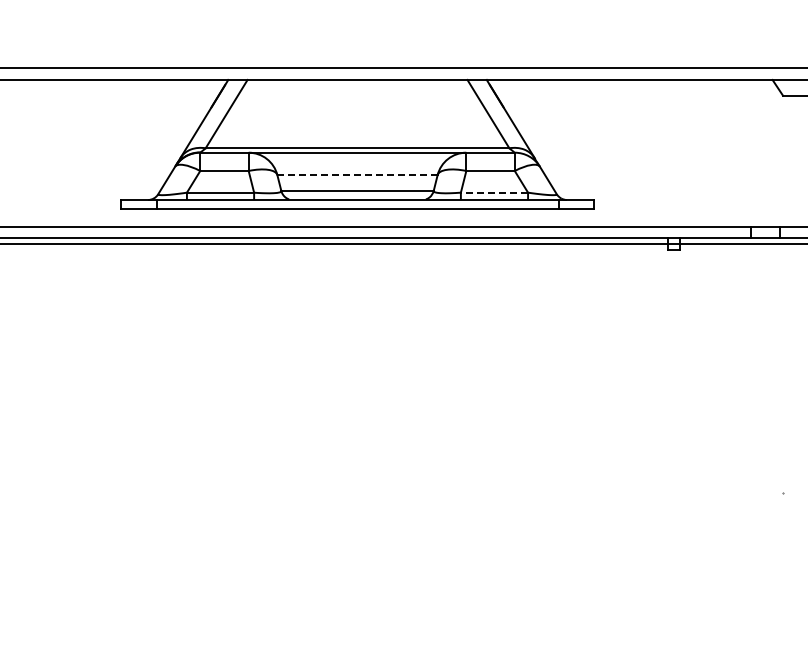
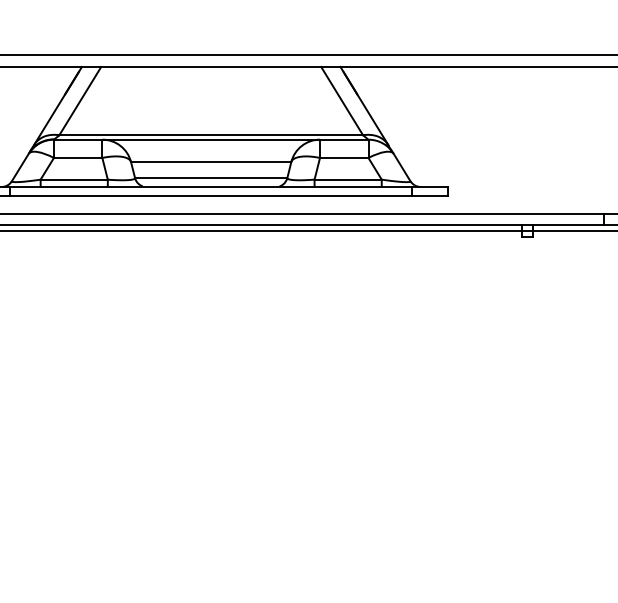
line: (357, 175) -> (211, 162), dashed -> solid
line: (494, 192) -> (348, 179), dashed -> solid

